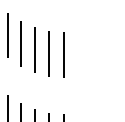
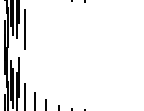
line: (8, 35) -> (35, 38), removed
line: (21, 43) -> (46, 45), removed
line: (34, 50) -> (58, 51), removed
line: (48, 53) -> (71, 54), removed
line: (64, 54) -> (85, 55), removed

